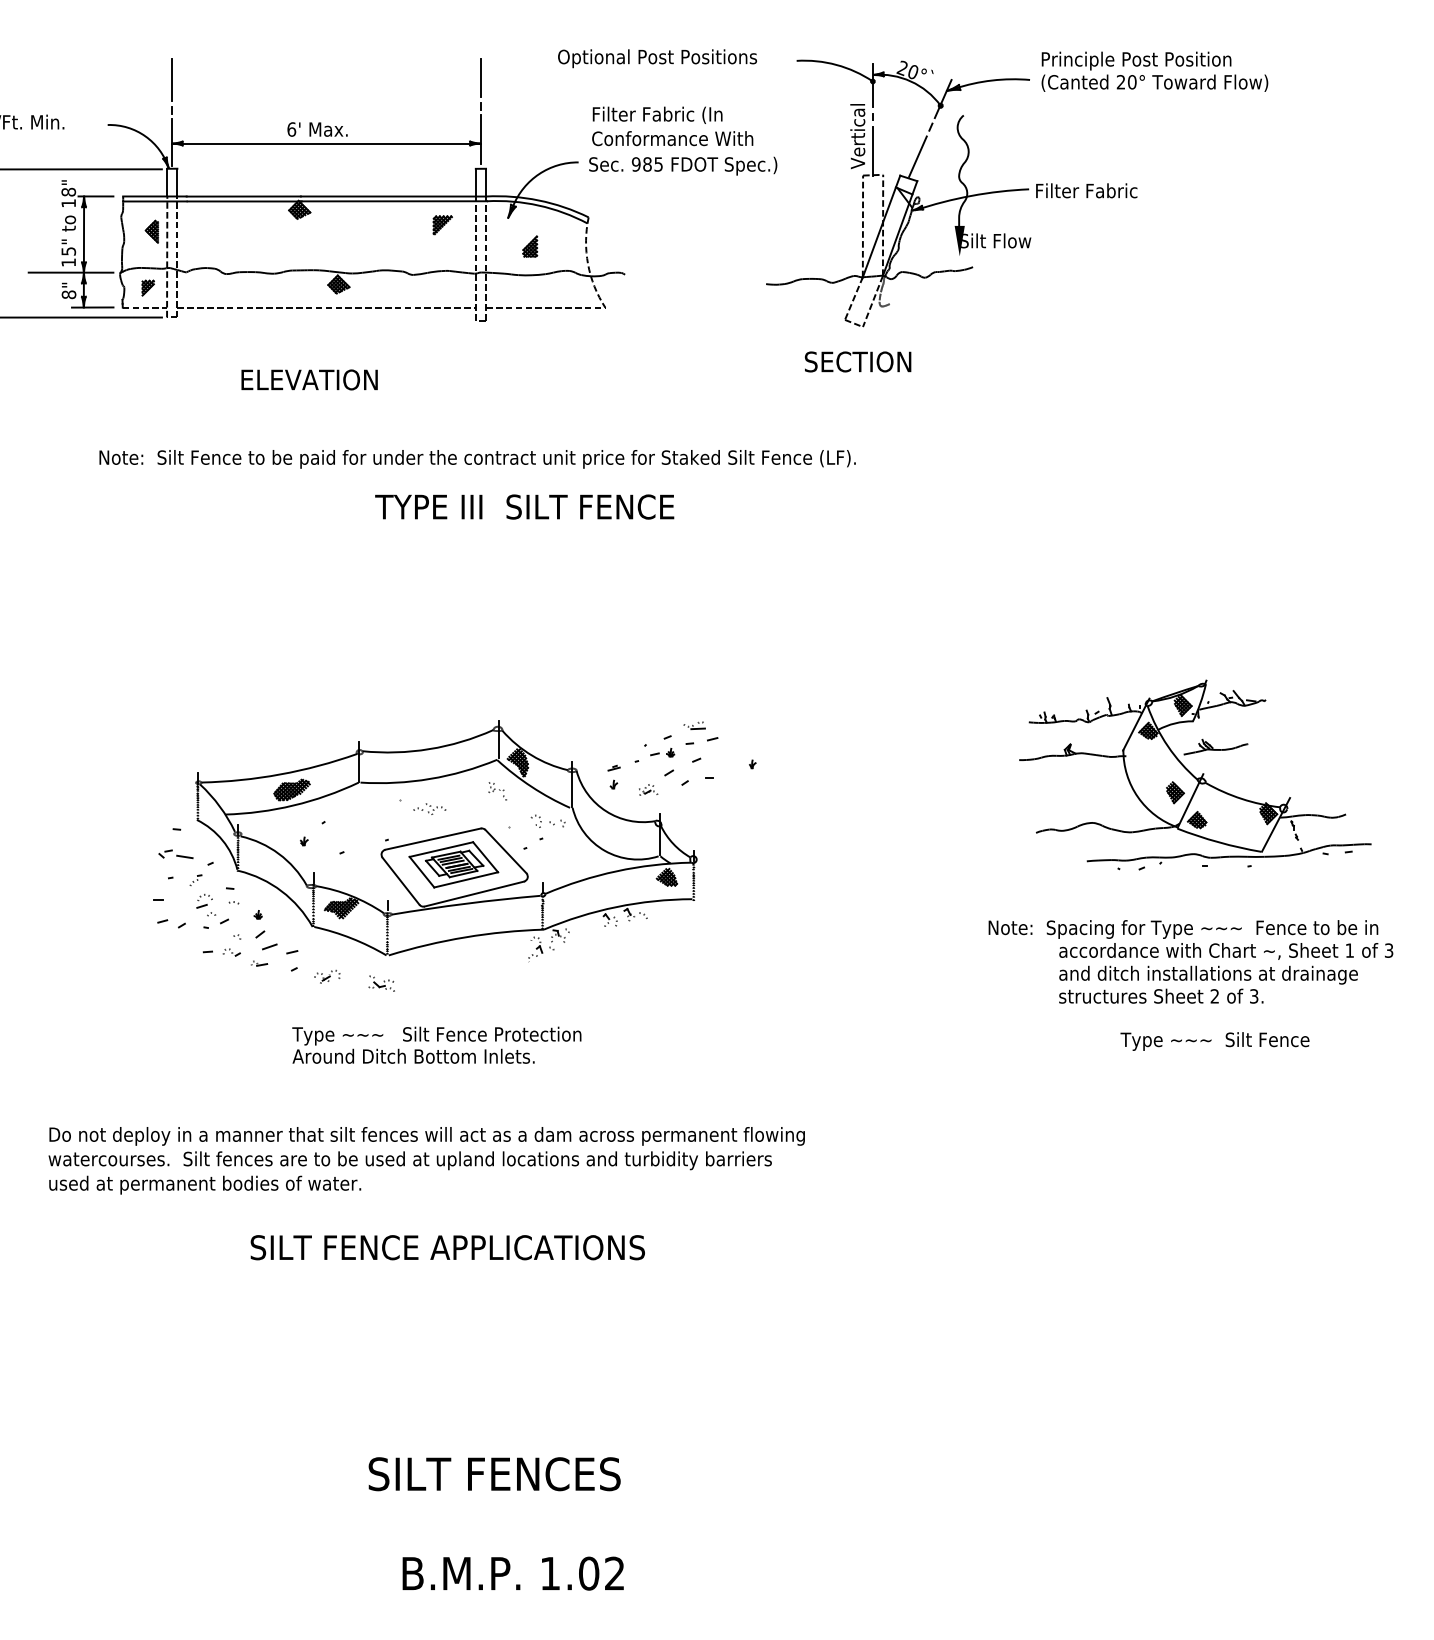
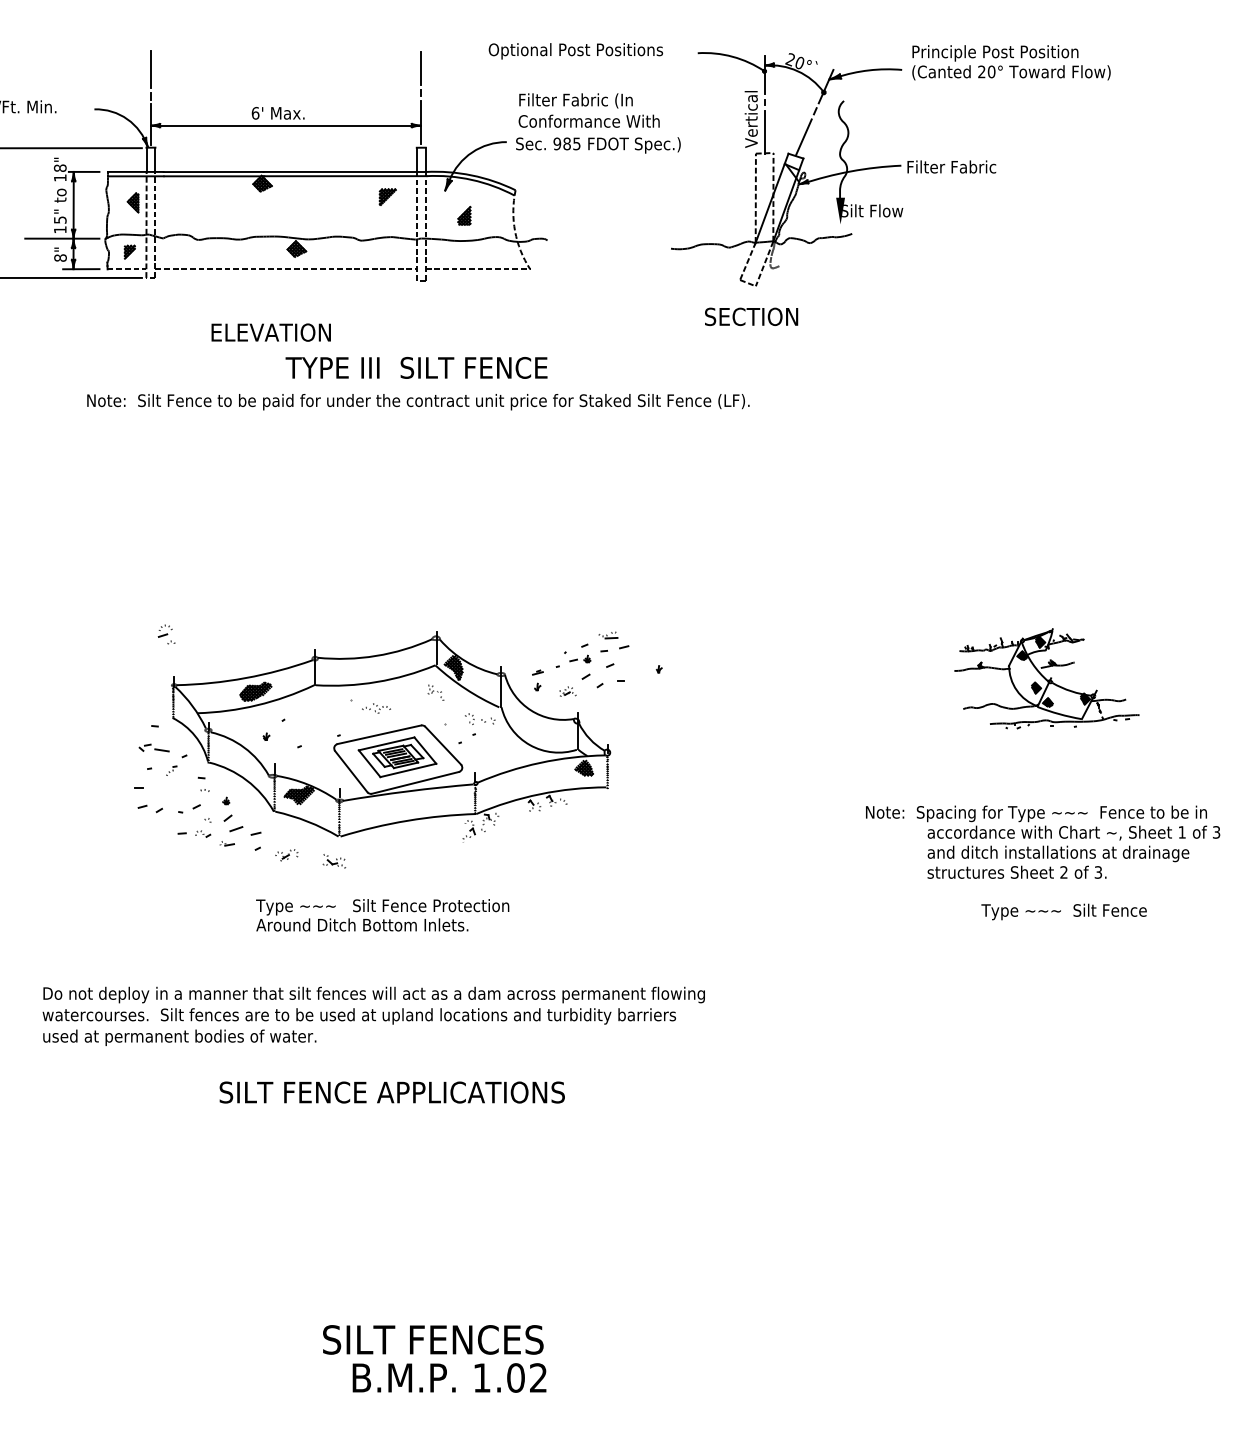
text: (524, 506) -> (416, 367), moved
part: (1194, 774) -> (1046, 678), size x0.6
part: (205, 905) -> (166, 634), moved
text: (494, 1473) -> (433, 1339), moved

